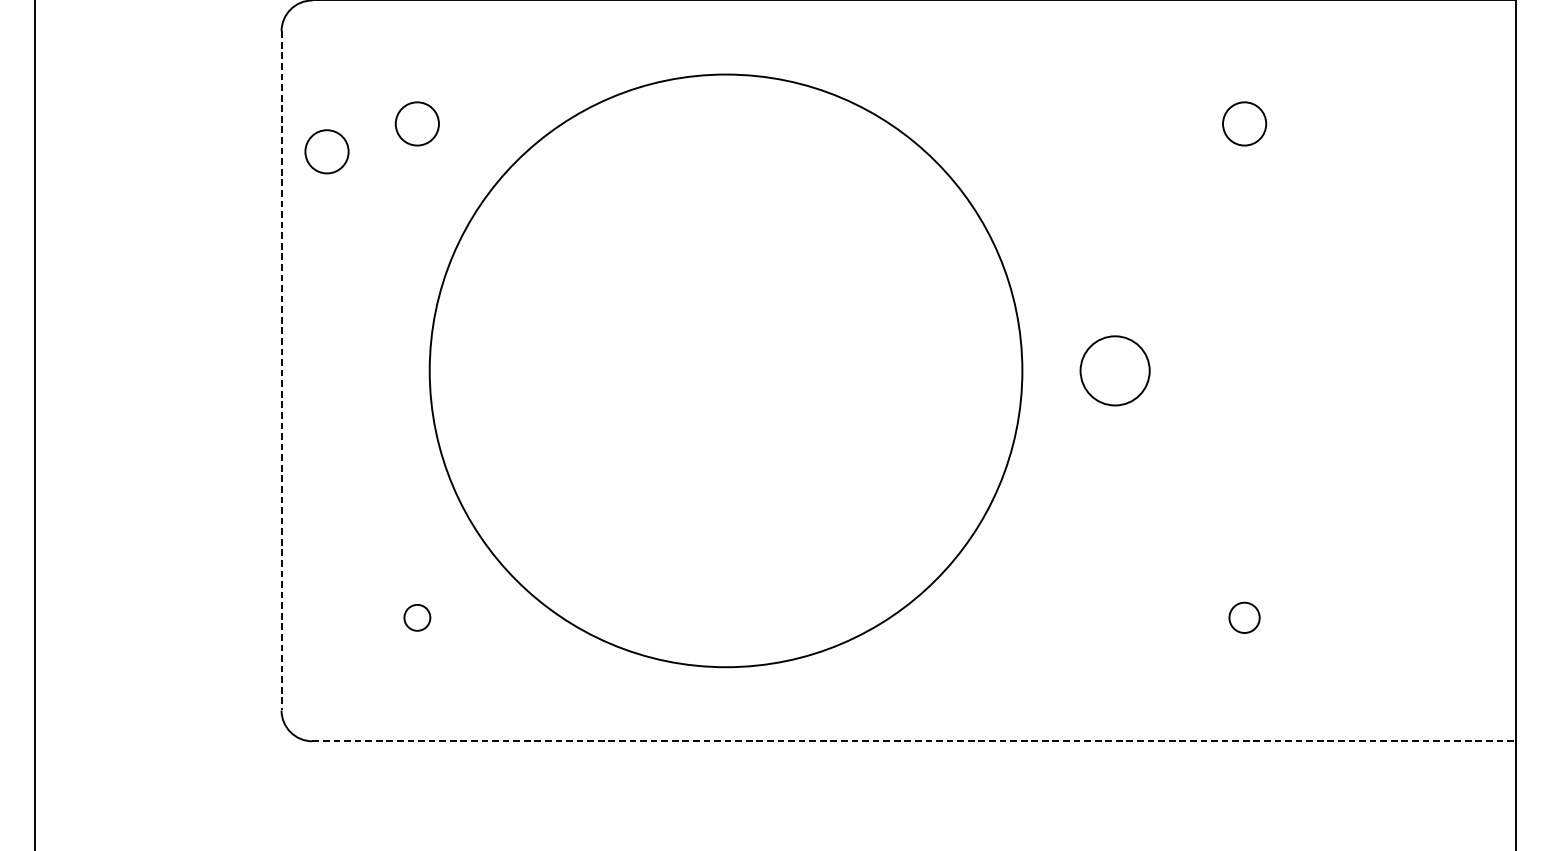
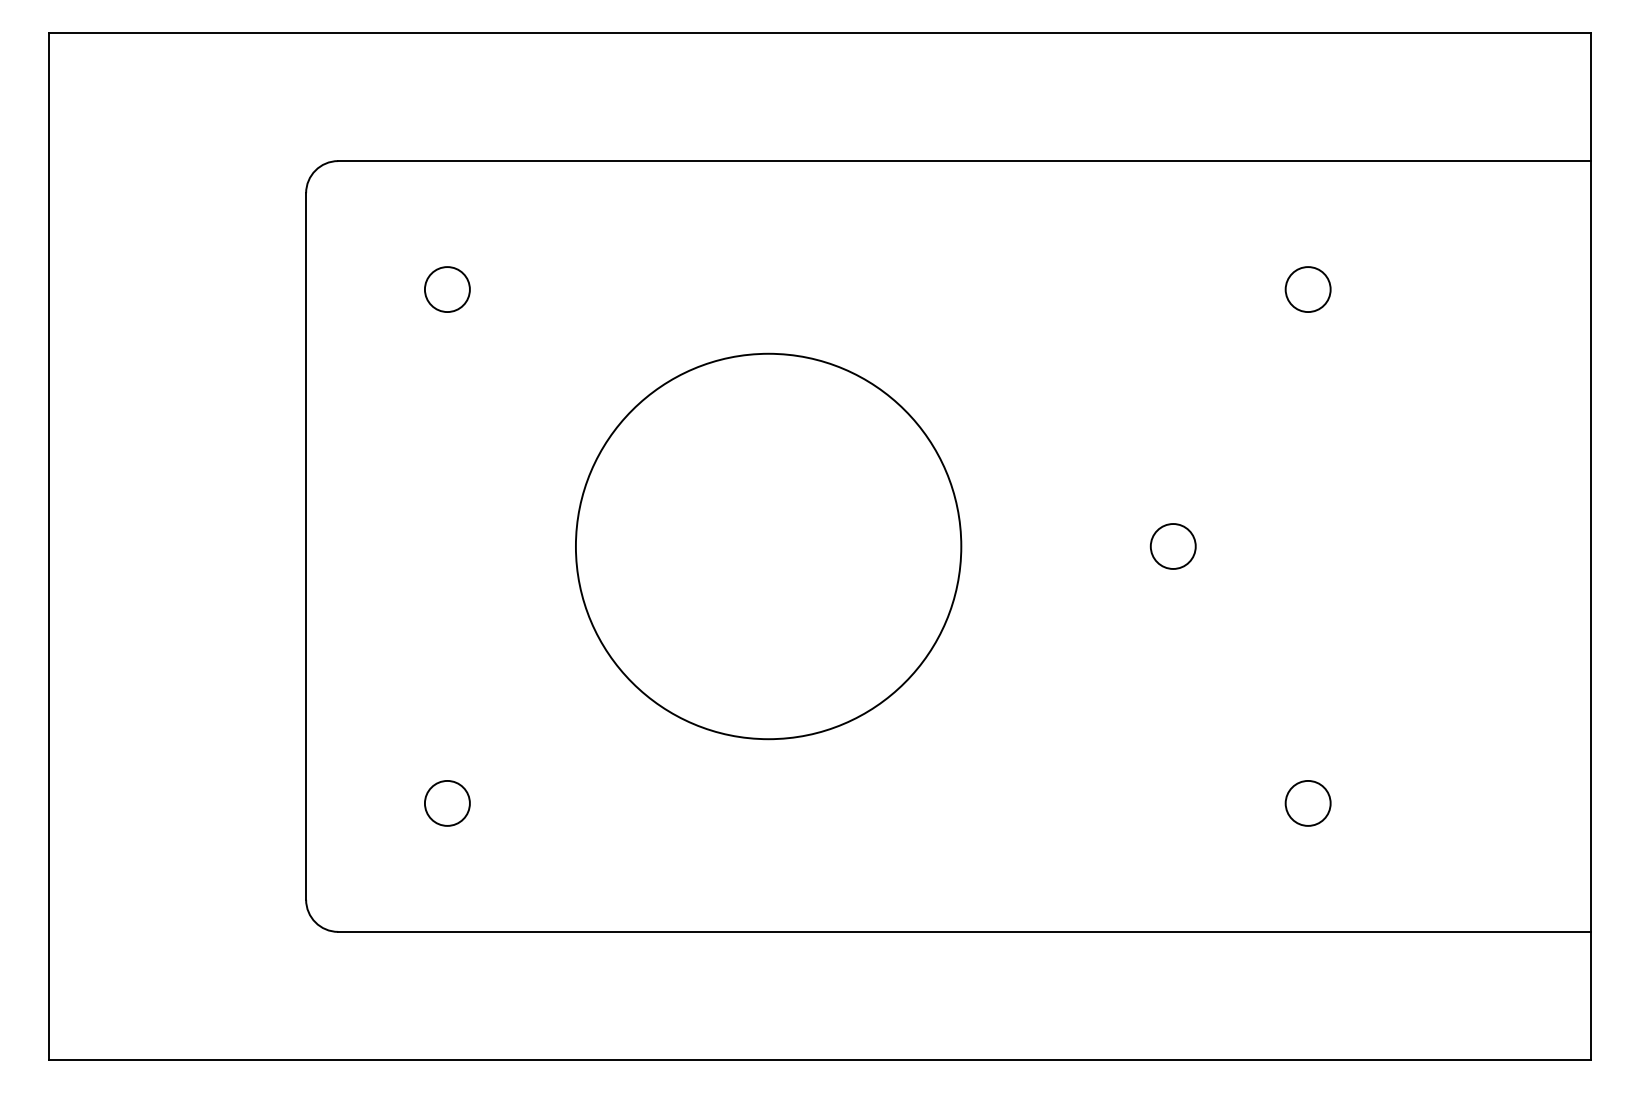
circle: (327, 151) -> (353, 318), removed
line: (281, 370) -> (306, 546), dashed -> solid
circle: (725, 370) -> (768, 546), size x0.62
circle: (1114, 370) -> (1172, 546), size x0.62
circle: (417, 617) -> (447, 803), size x1.67
circle: (1243, 617) -> (1307, 803), size x1.43
line: (915, 740) -> (965, 931), dashed -> solid

